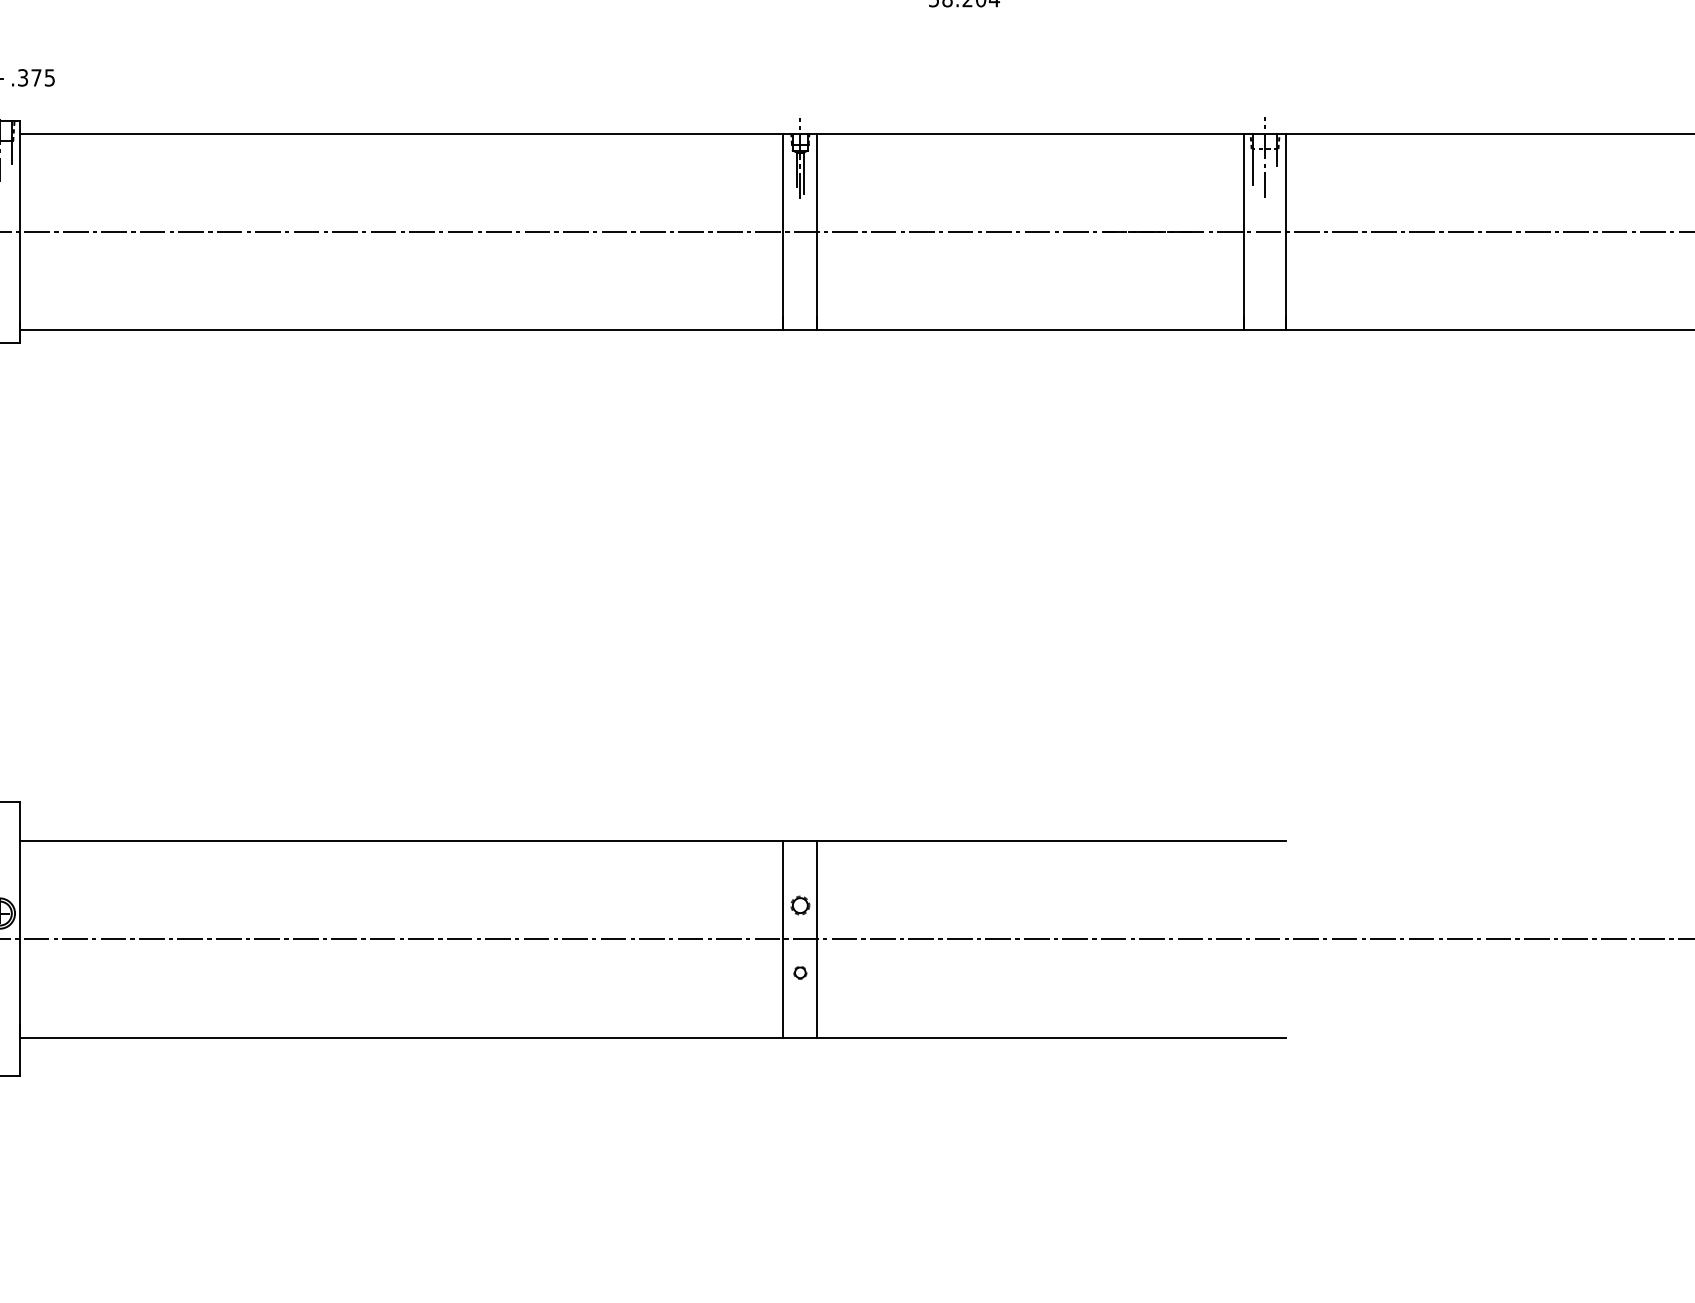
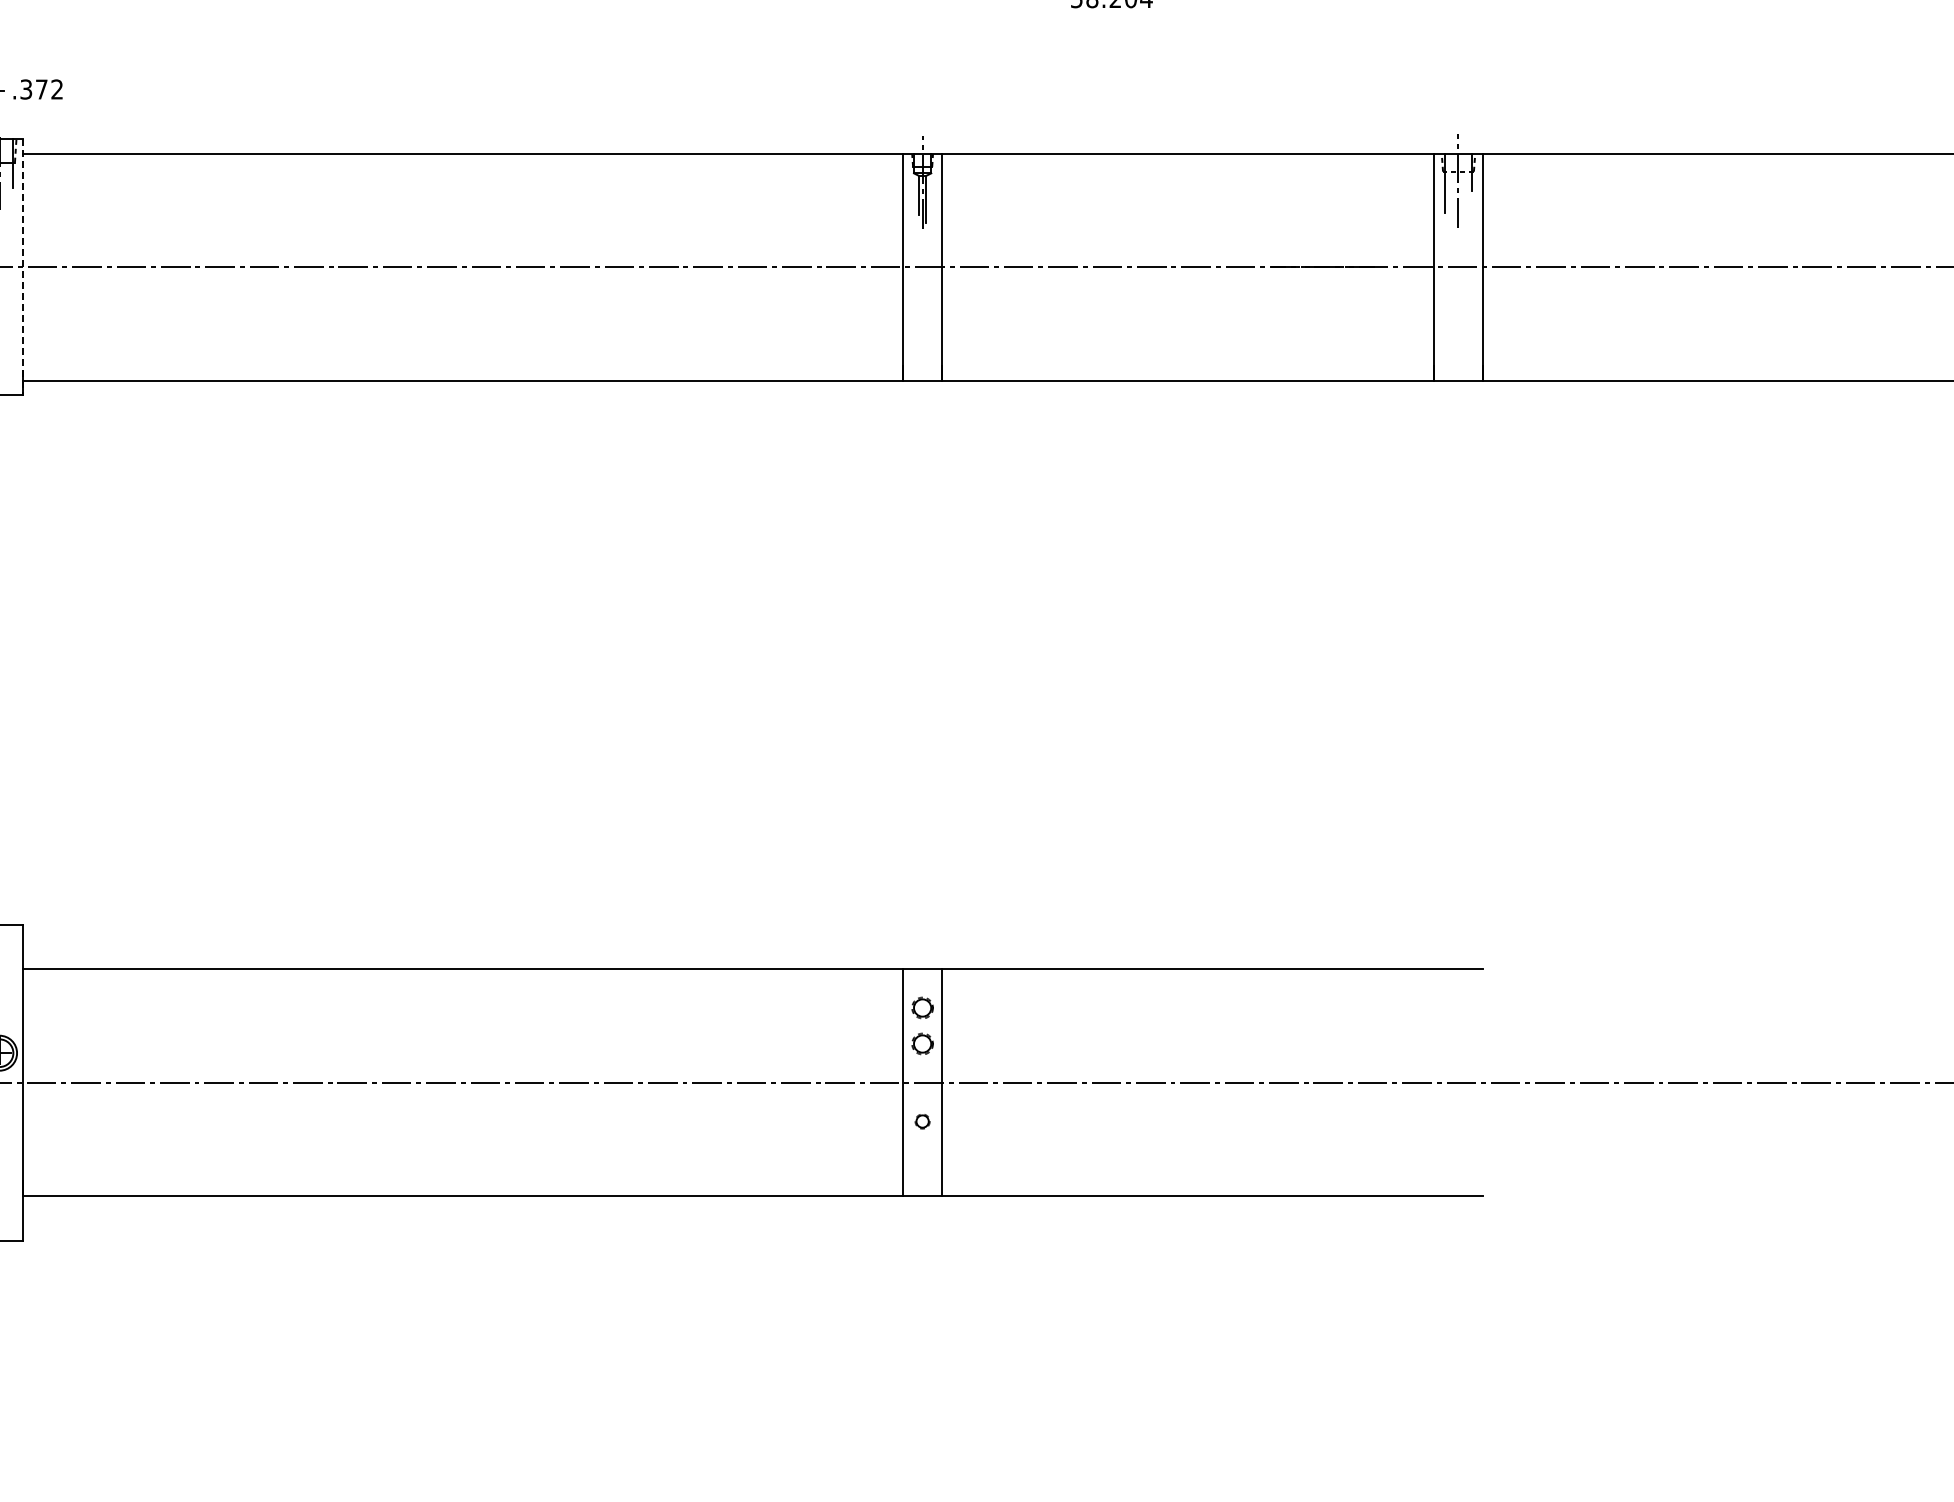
text: (49, 77) -> (56, 89), .375 -> .372
line: (20, 232) -> (23, 267), solid -> dashed
part: (800, 873) -> (922, 1007), added

